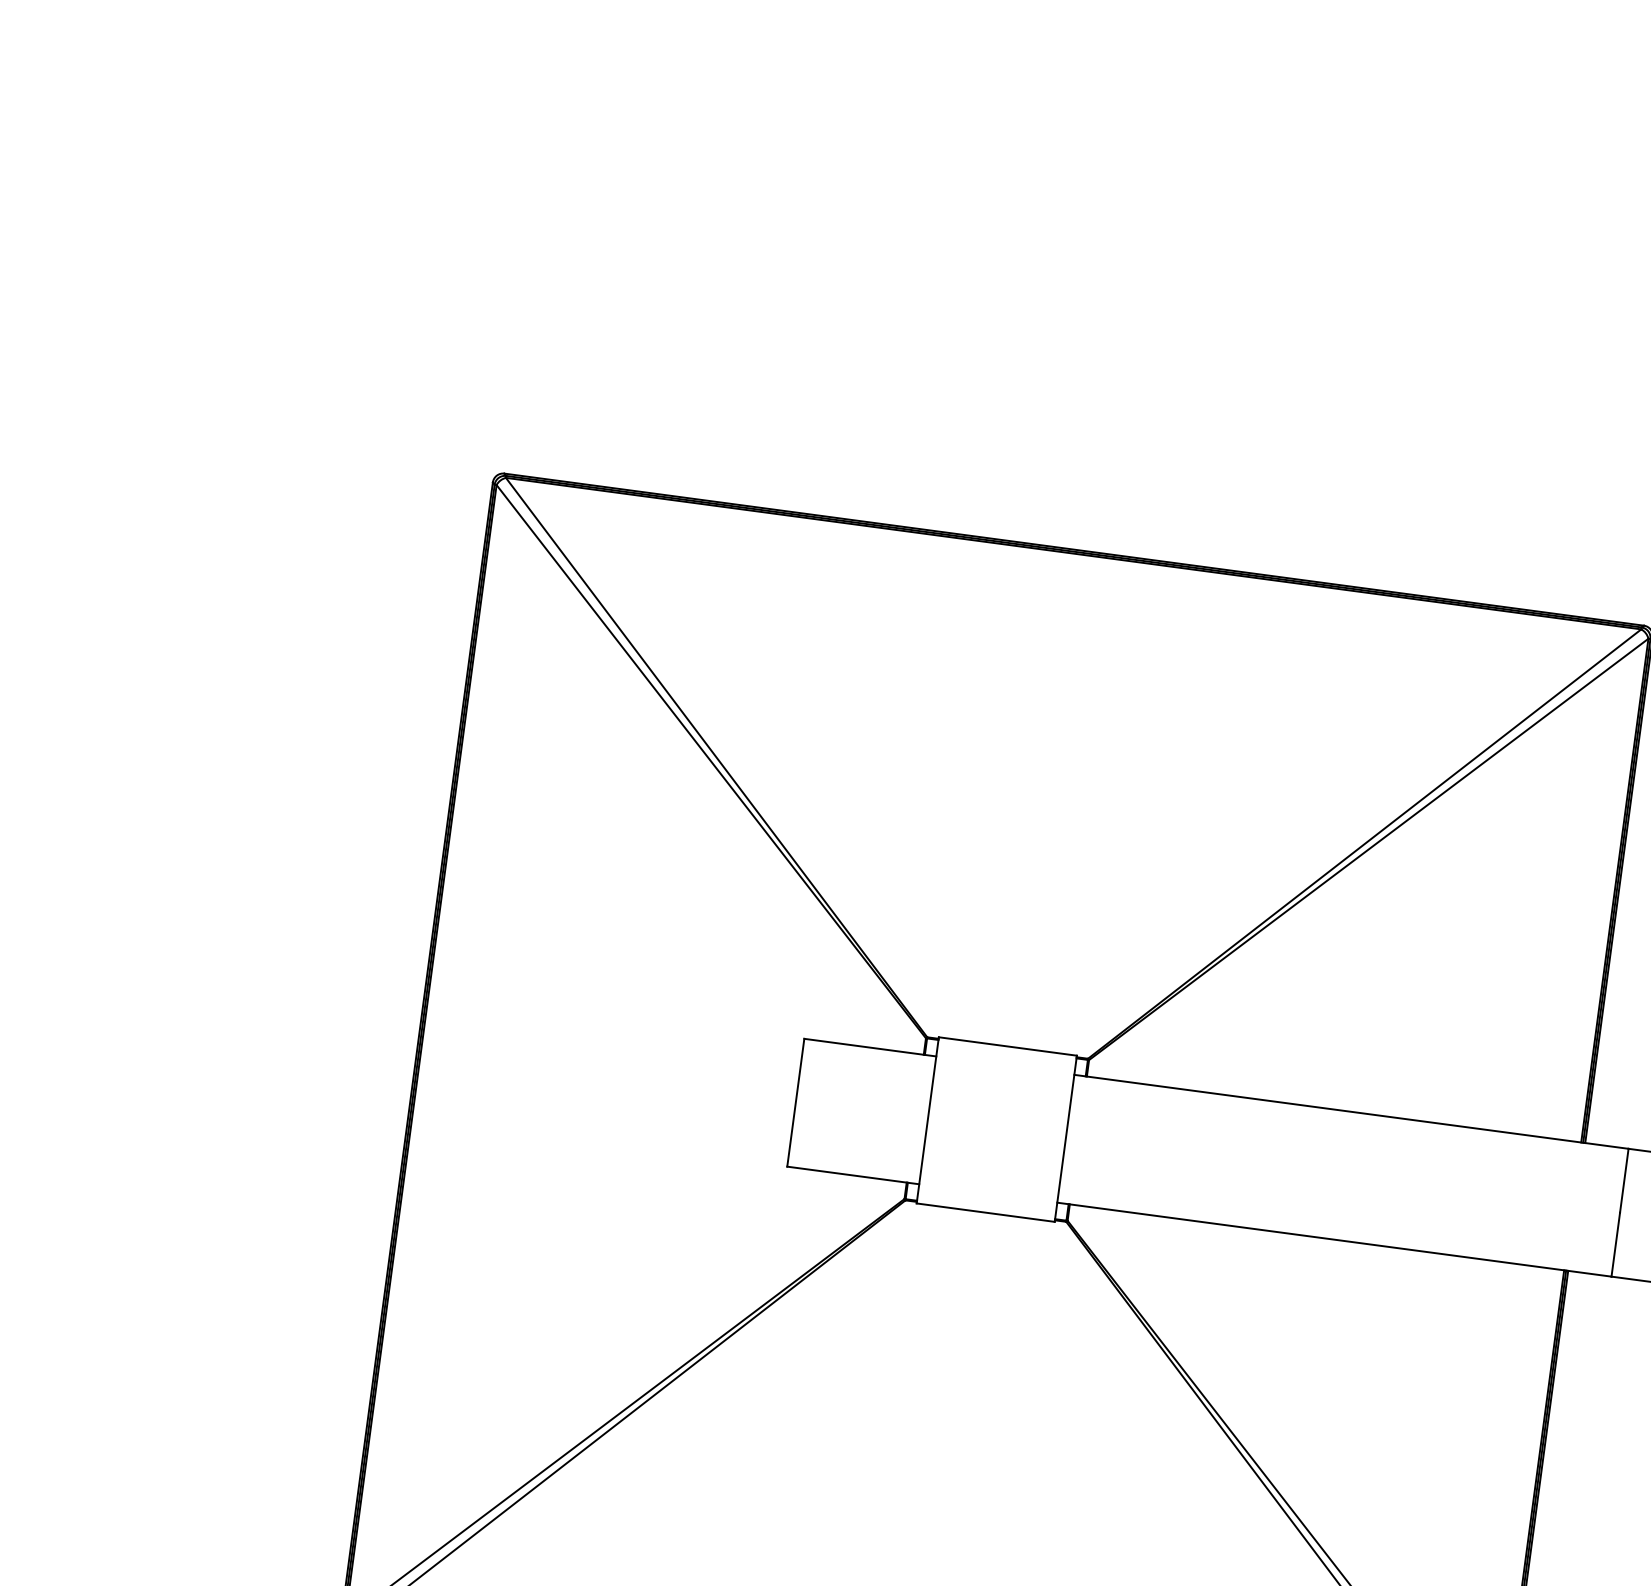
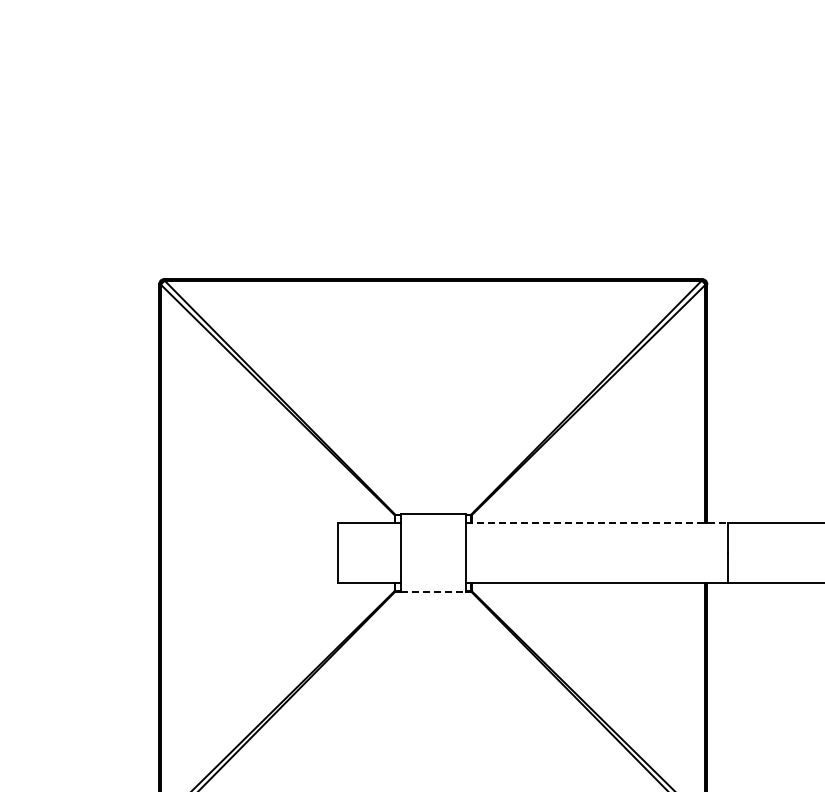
line: (1350, 1110) -> (596, 522), solid -> dashed
line: (986, 1212) -> (433, 592), solid -> dashed

